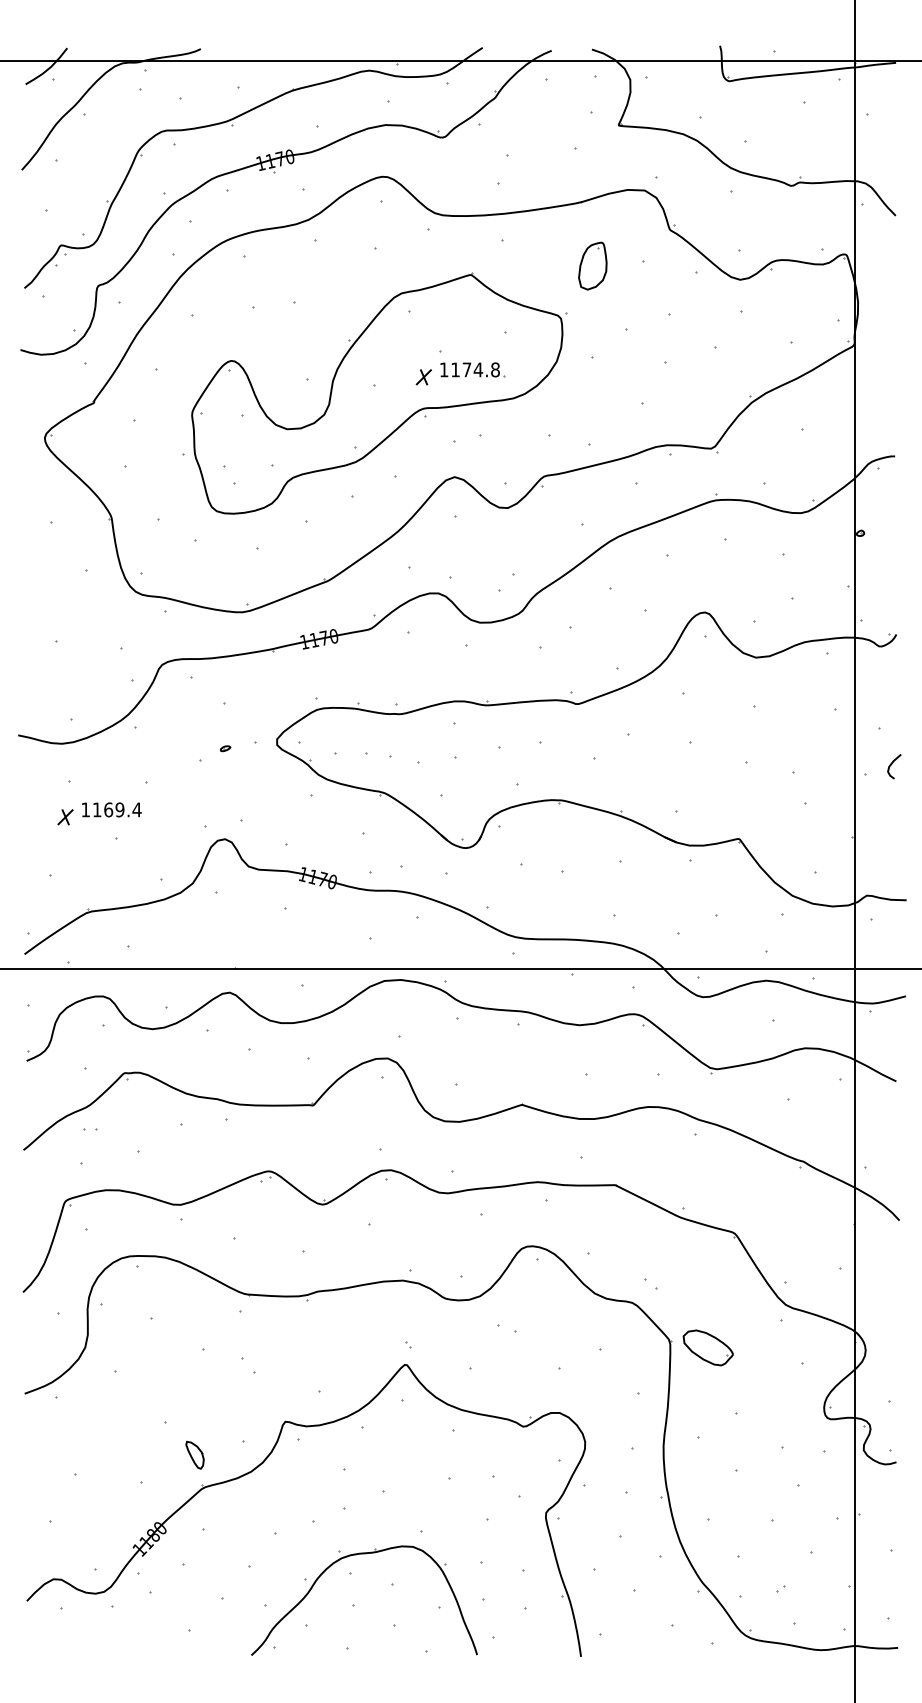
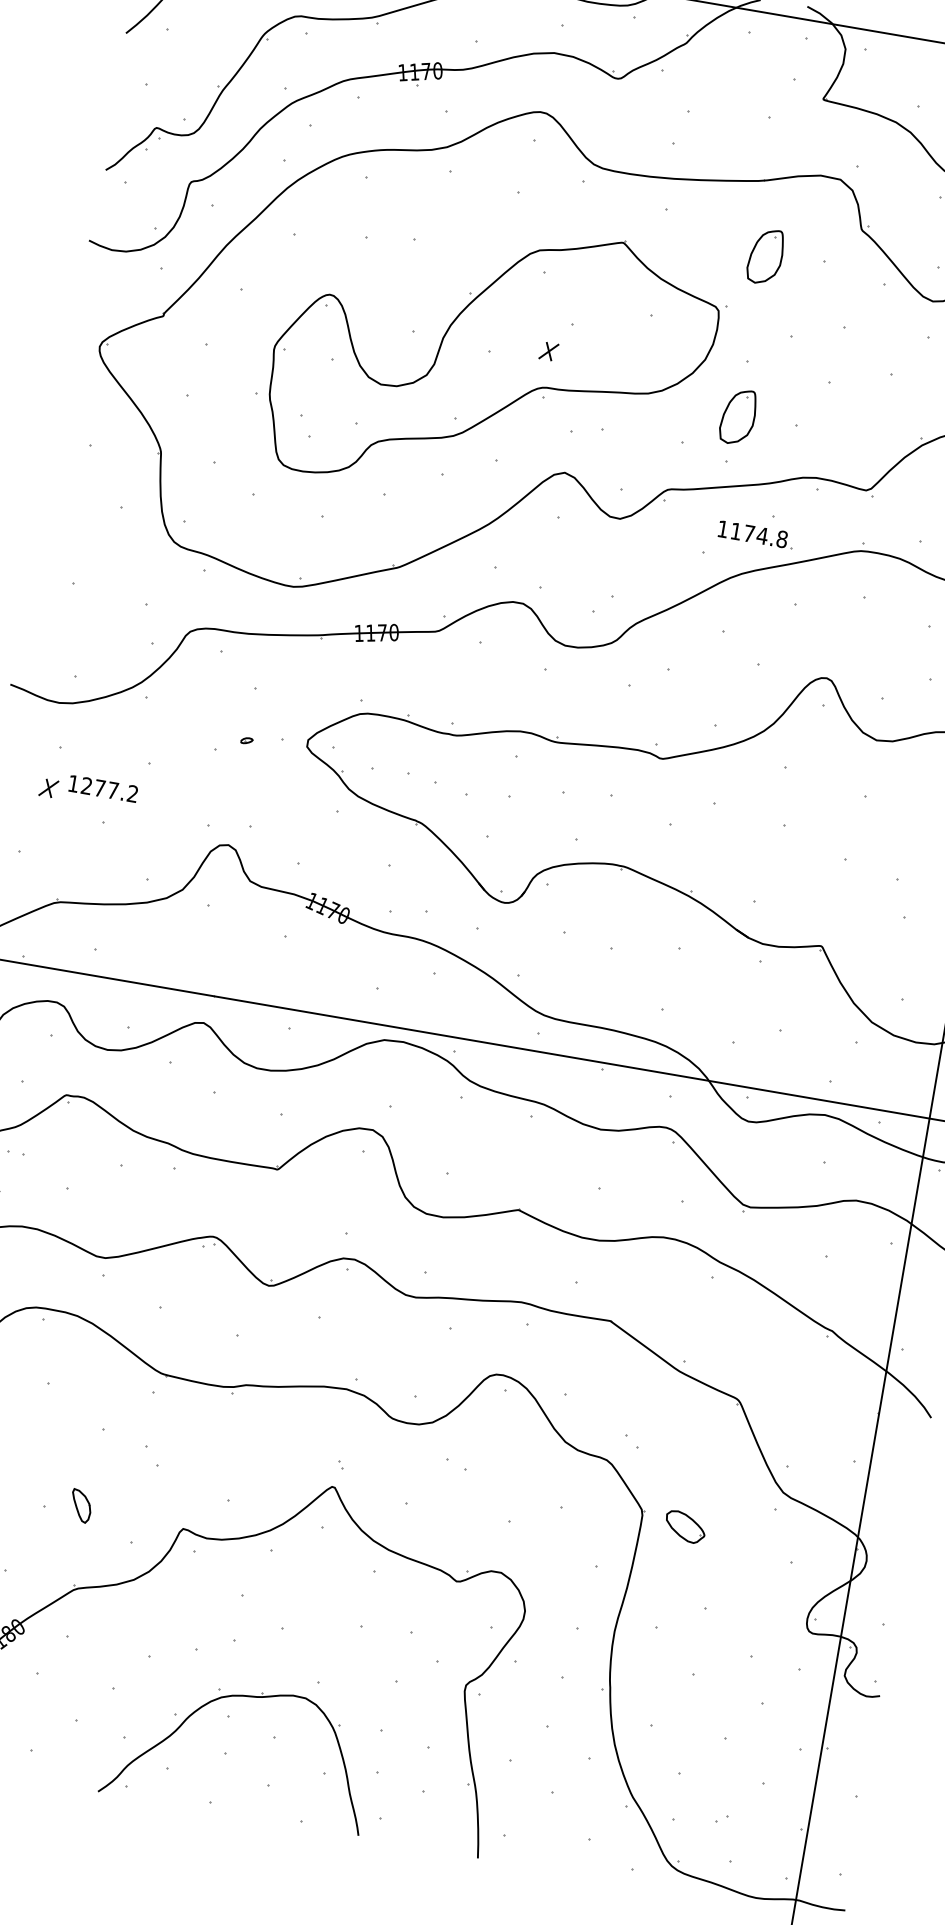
part: (472, 369) -> (755, 534), moved
part: (592, 404) -> (738, 416), added
text: (116, 809) -> (109, 789), 1169.4 -> 1277.2
part: (707, 1347) -> (684, 1526), size x0.7
part: (194, 1454) -> (80, 1505), moved

